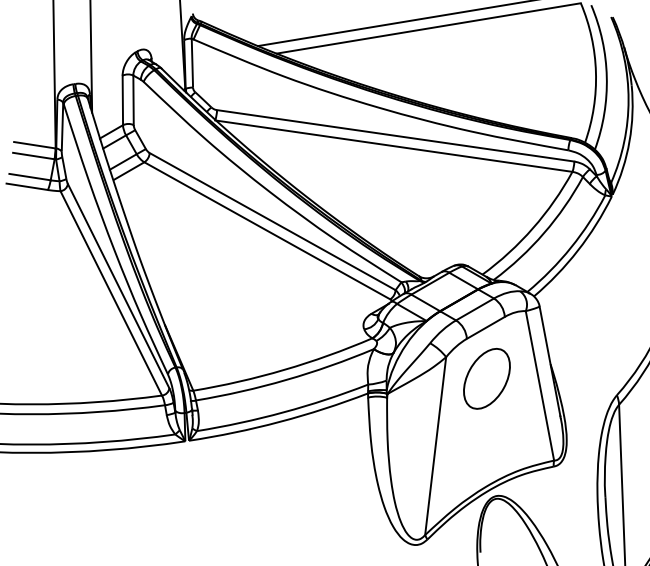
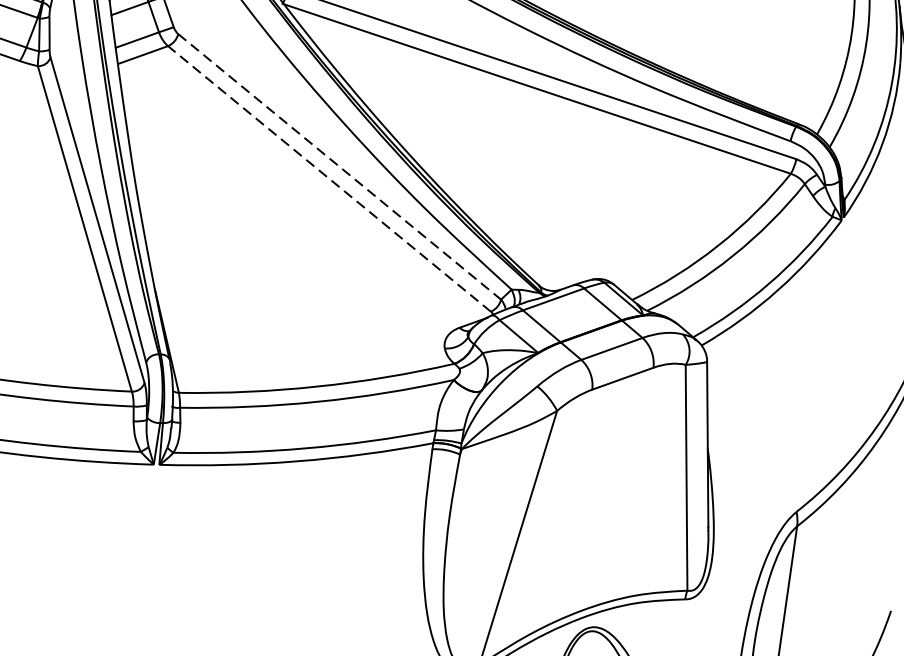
line: (272, 221) -> (339, 166), solid -> dashed
line: (267, 230) -> (329, 178), solid -> dashed
part: (486, 378) -> (610, 452), removed

